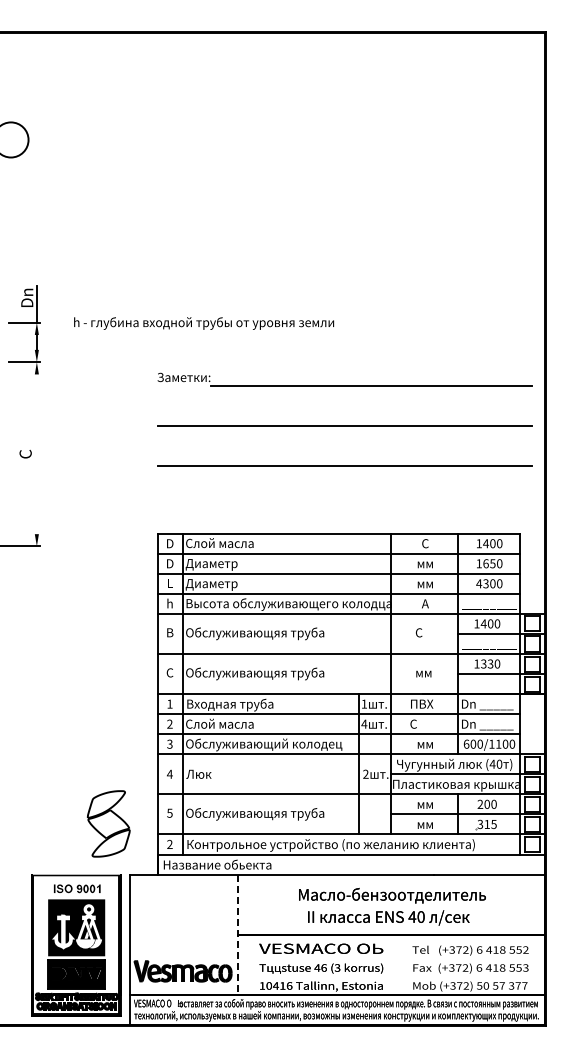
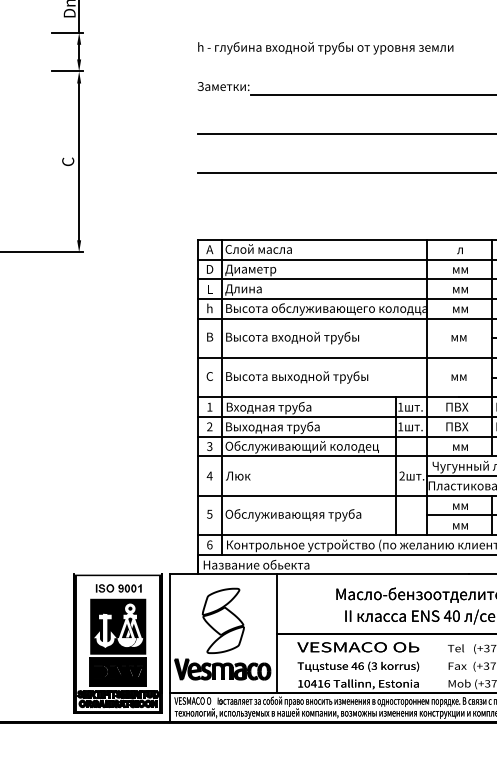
text: (204, 323) -> (326, 48), moved
line: (36, 454) -> (78, 162), added
text: (169, 543) -> (209, 249), D -> A
text: (425, 543) -> (460, 249), C -> л
text: (215, 585) -> (254, 290), Диаметр -> Длина
text: (424, 603) -> (459, 308), A -> мм
text: (423, 632) -> (458, 336), C -> мм
text: (255, 633) -> (293, 337), Обслуживающяя труба -> Высота входной трубы
text: (258, 673) -> (296, 377), Обслуживающяя труба -> Высота выходной трубы
text: (364, 723) -> (400, 426), 4 -> 1
text: (421, 723) -> (456, 426), C -> ПВХ
text: (233, 724) -> (272, 427), Слой масла -> Выходная труба
part: (108, 823) -> (223, 620), moved
text: (169, 844) -> (209, 544), 2 -> 6
line: (237, 935) -> (276, 634), dashed -> solid

